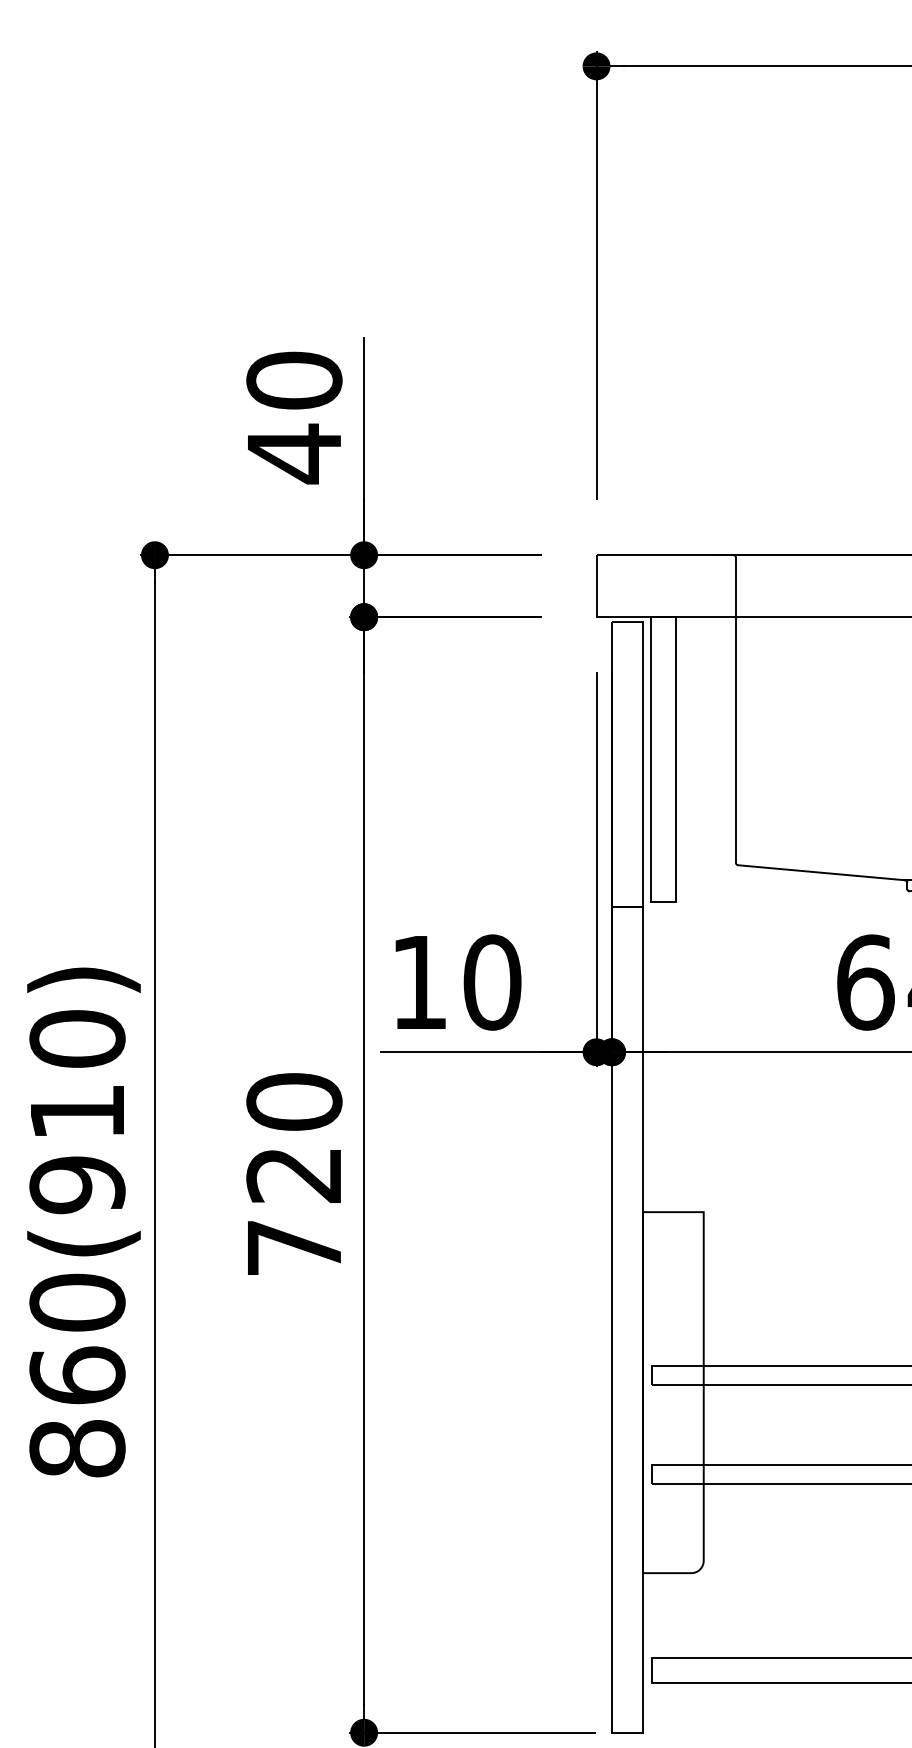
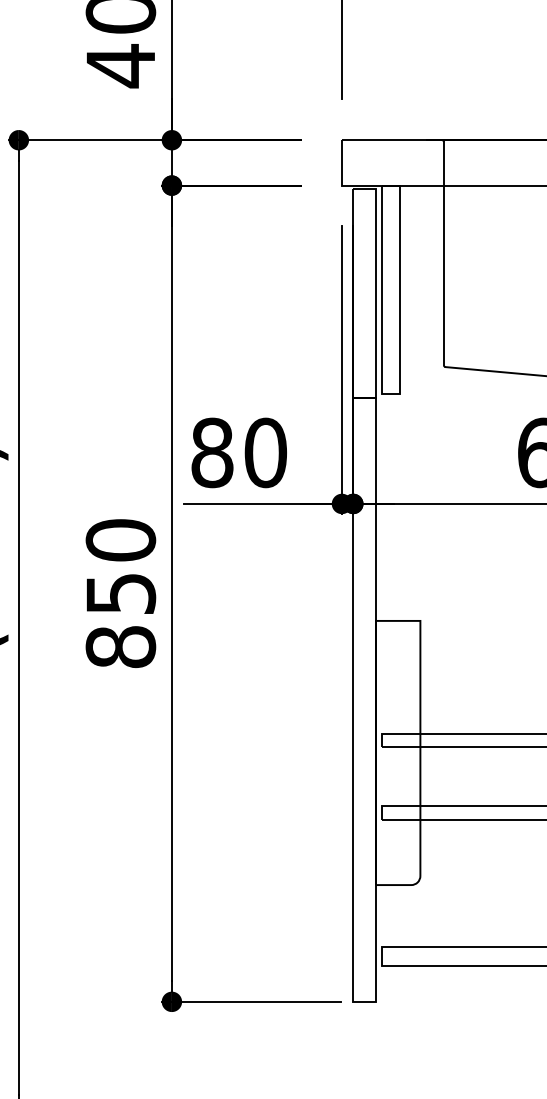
text: (419, 982) -> (212, 452), 10 -> 80
text: (294, 1212) -> (120, 621), 720 -> 850

